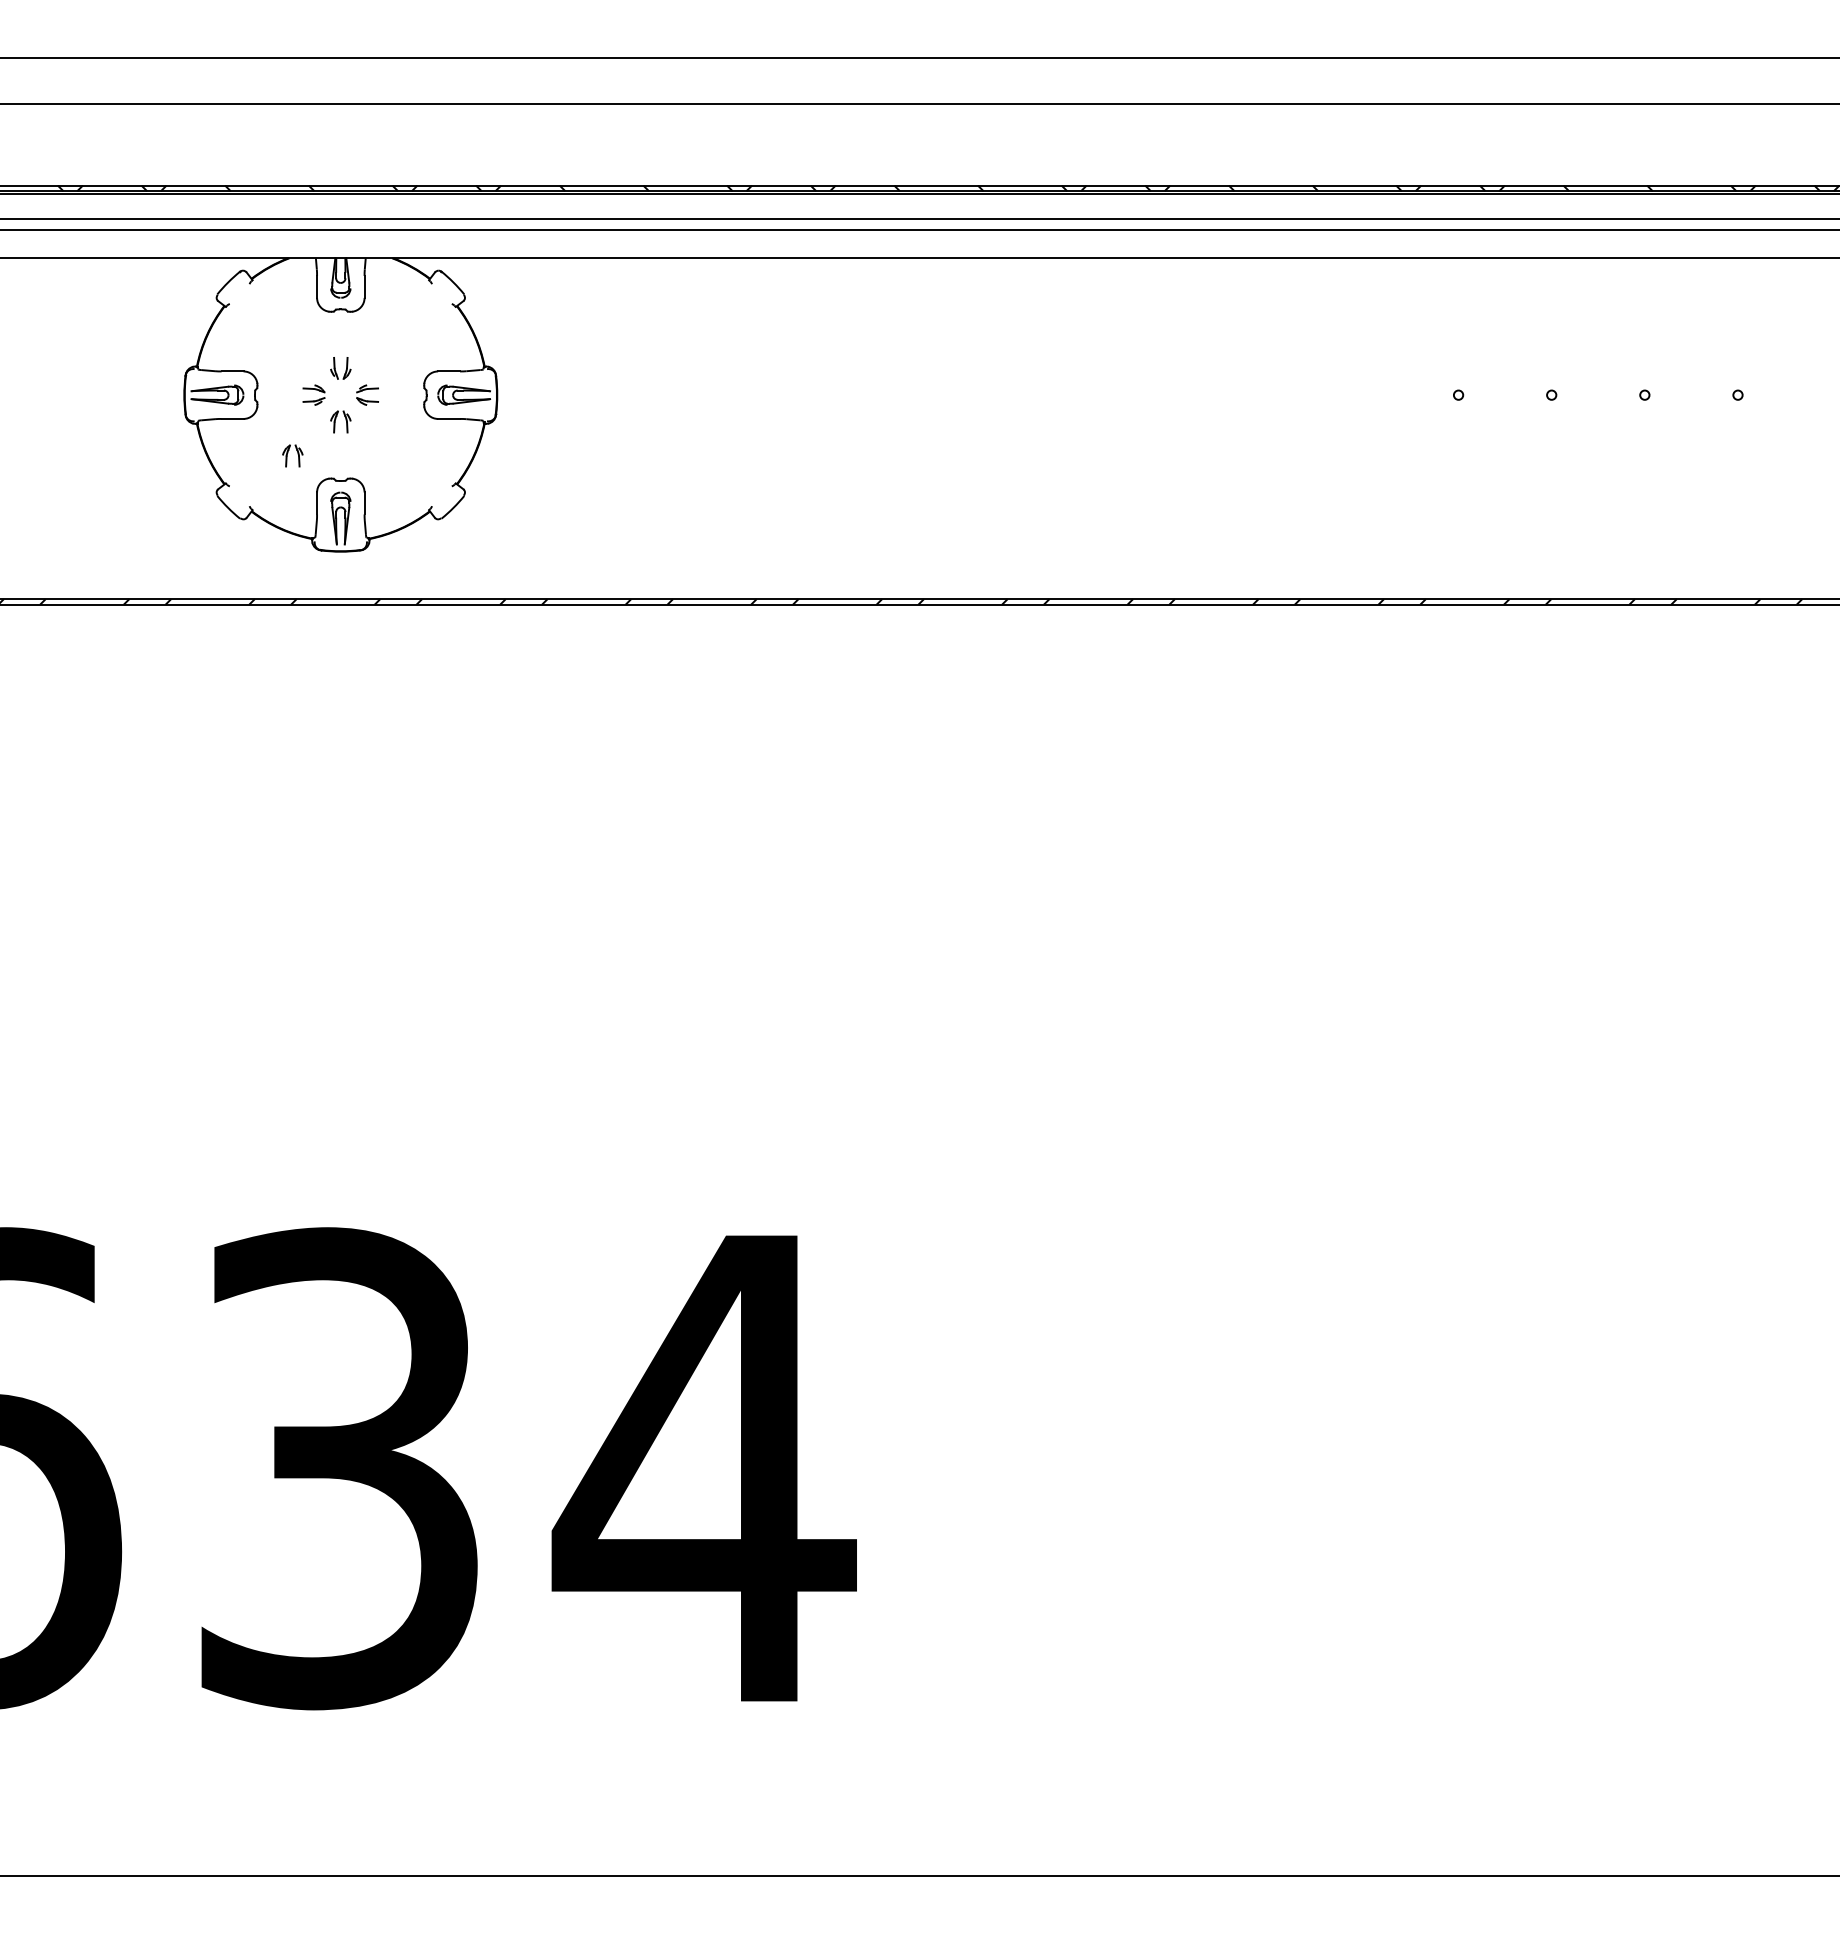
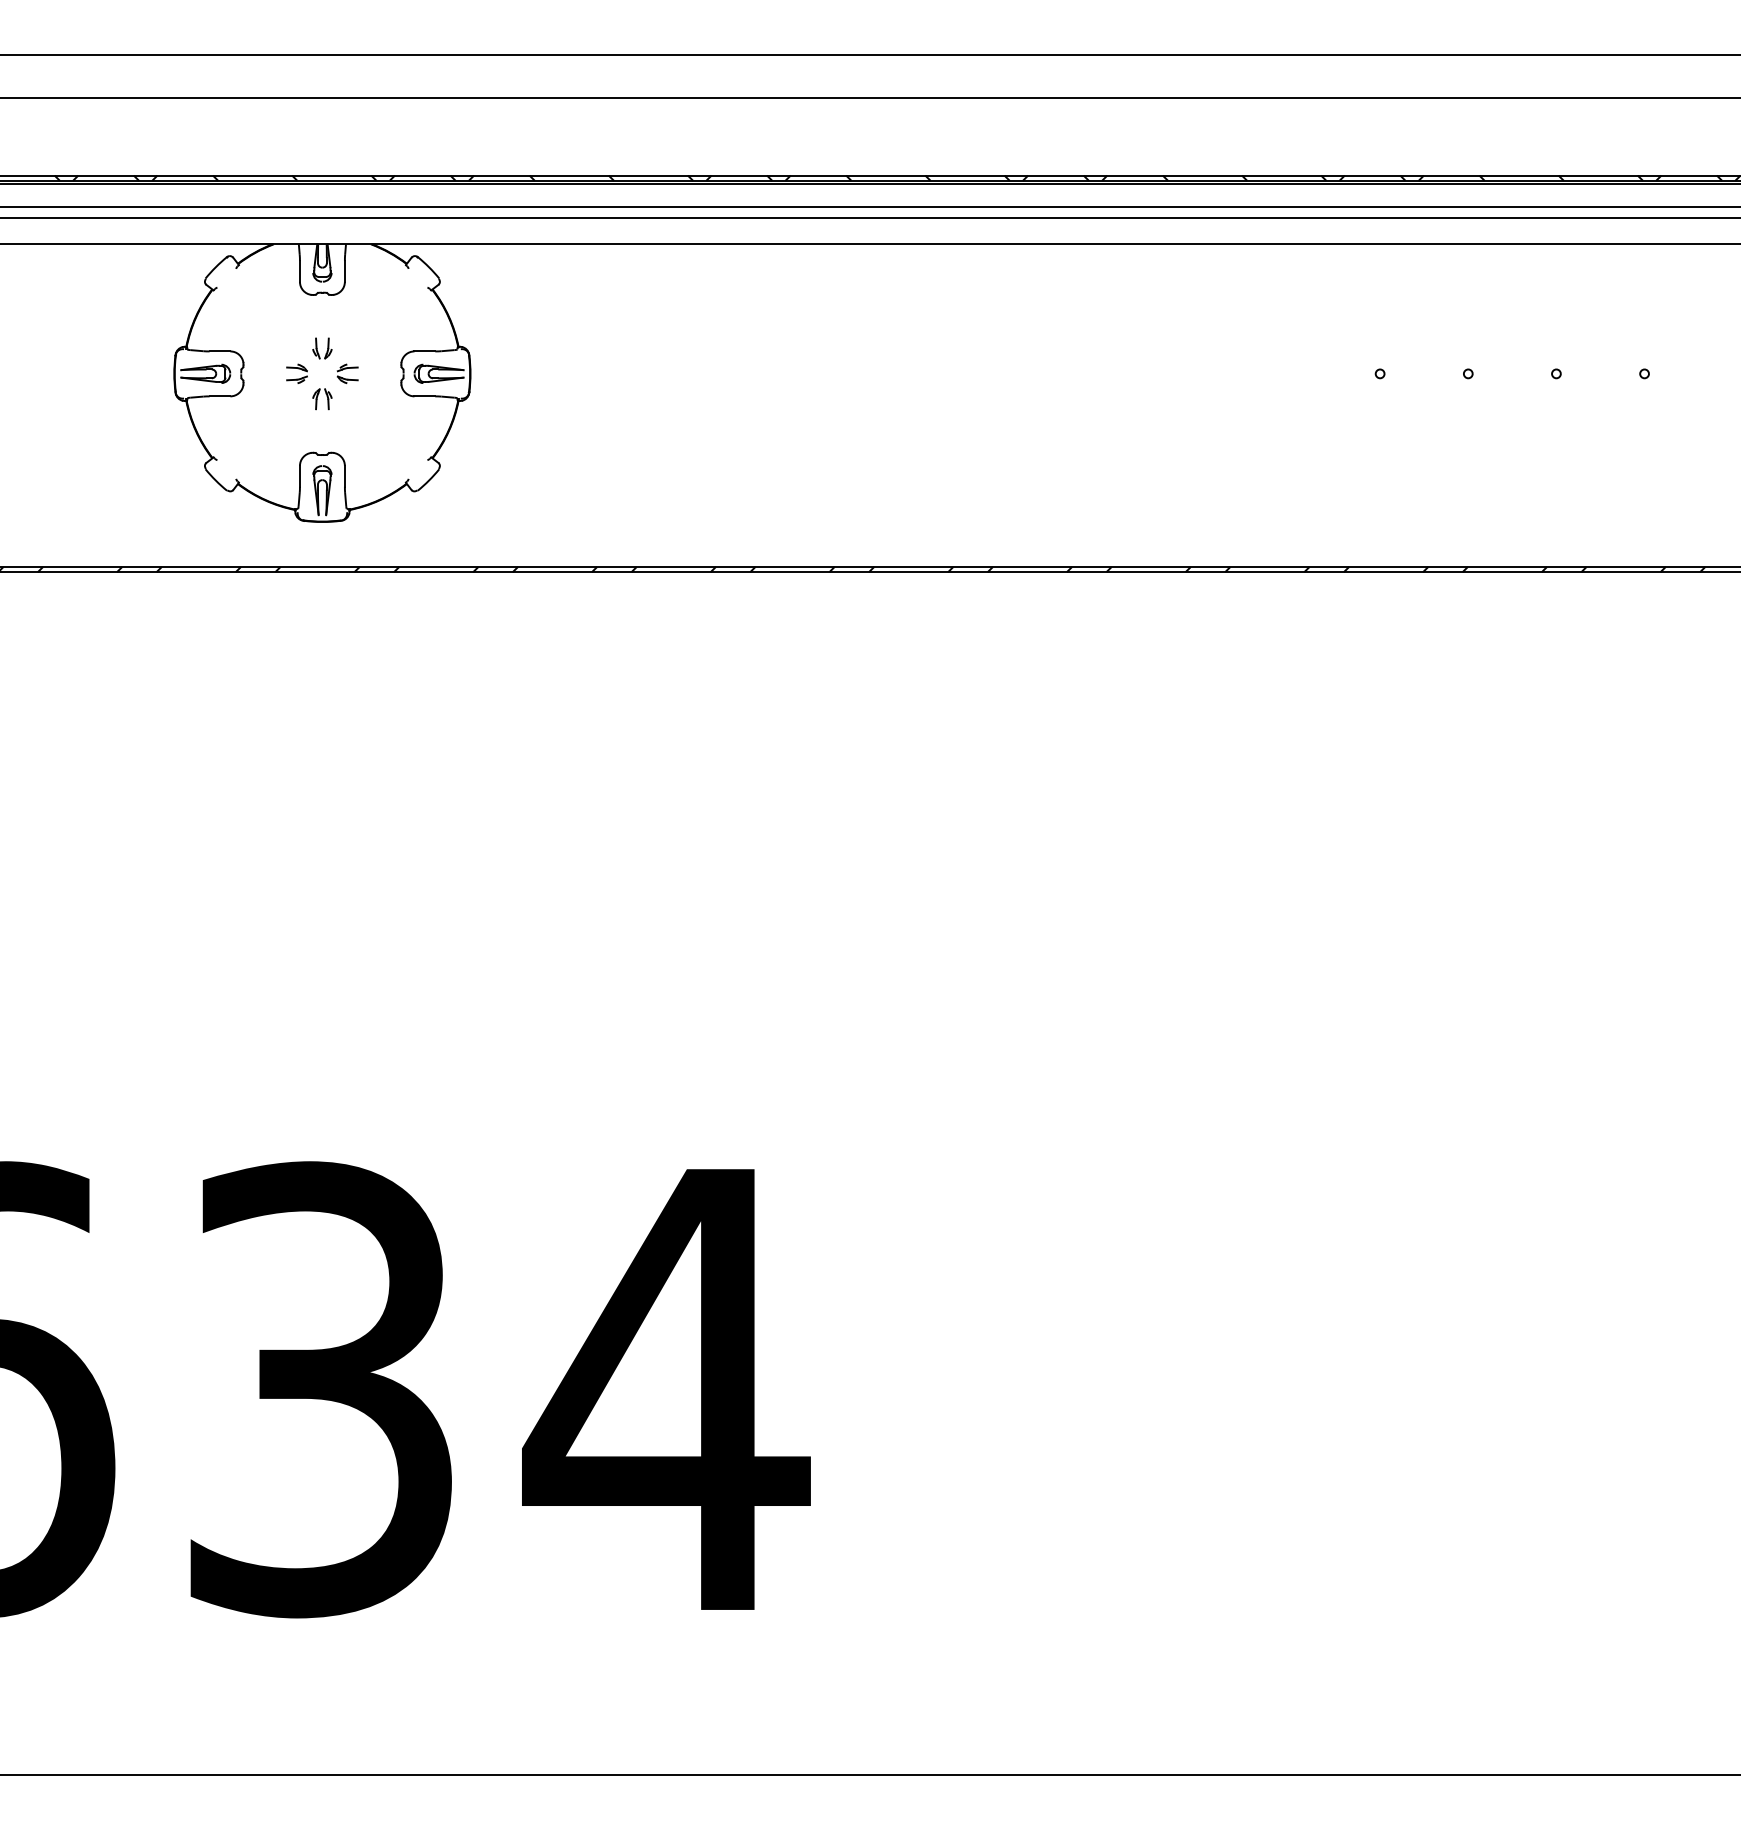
part: (292, 455) -> (276, 430), removed

